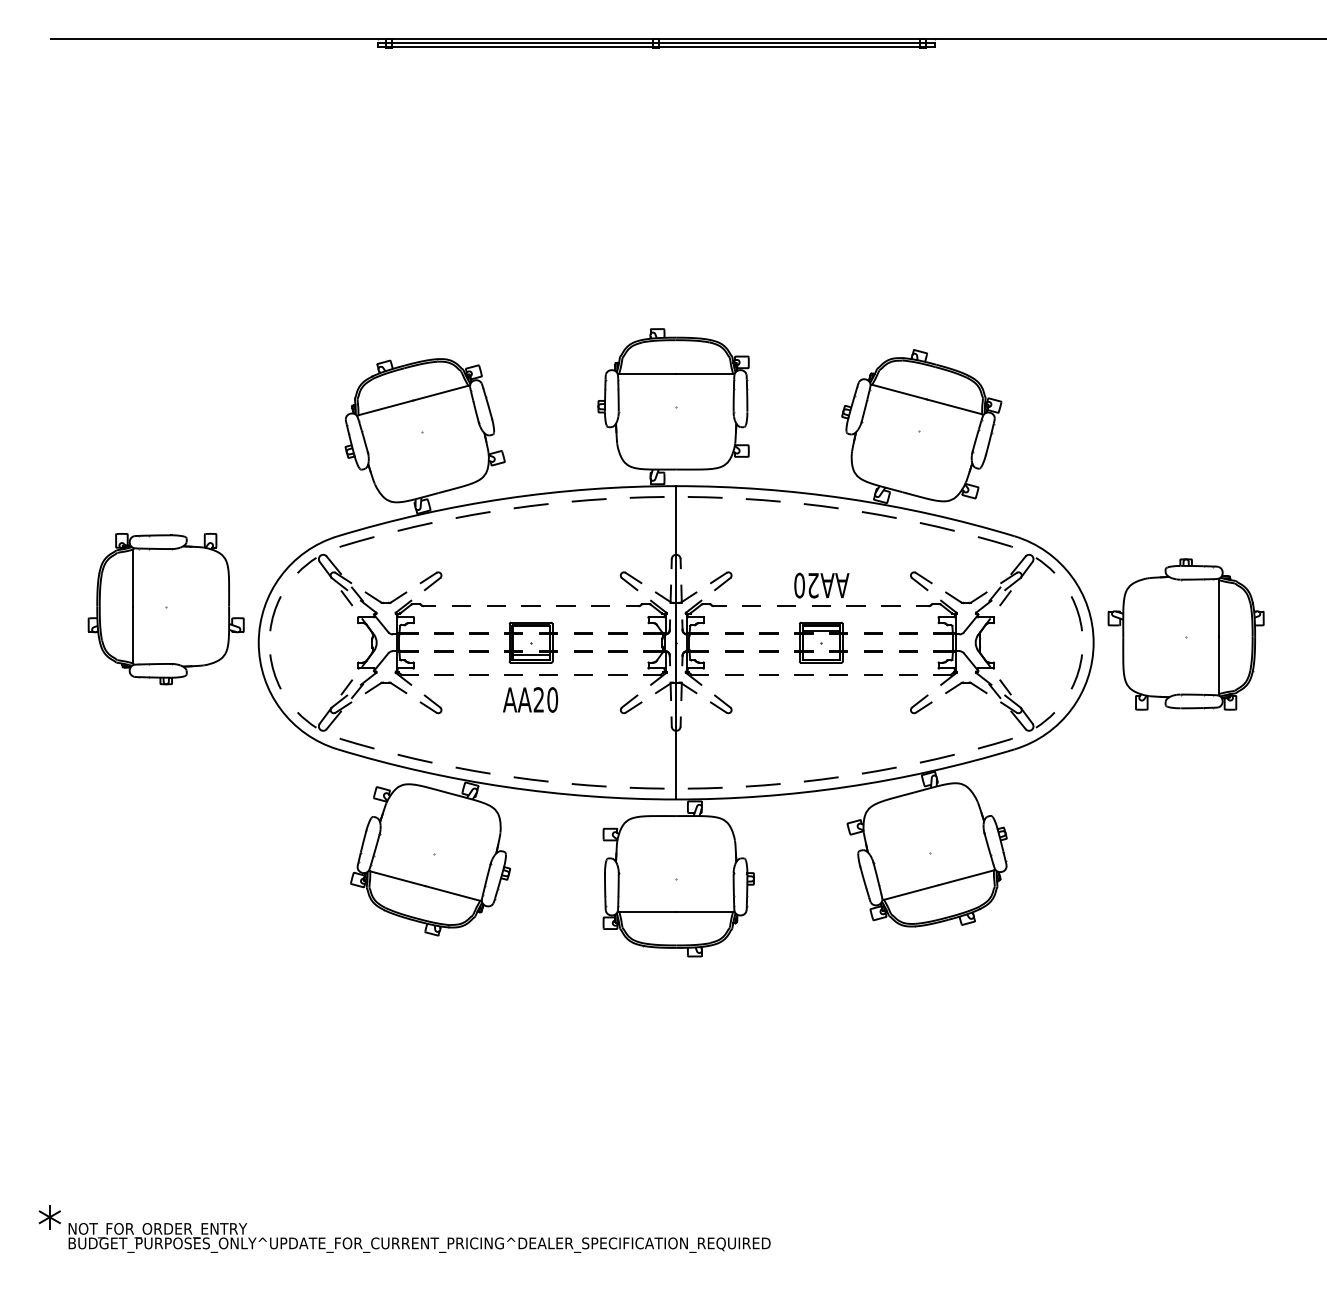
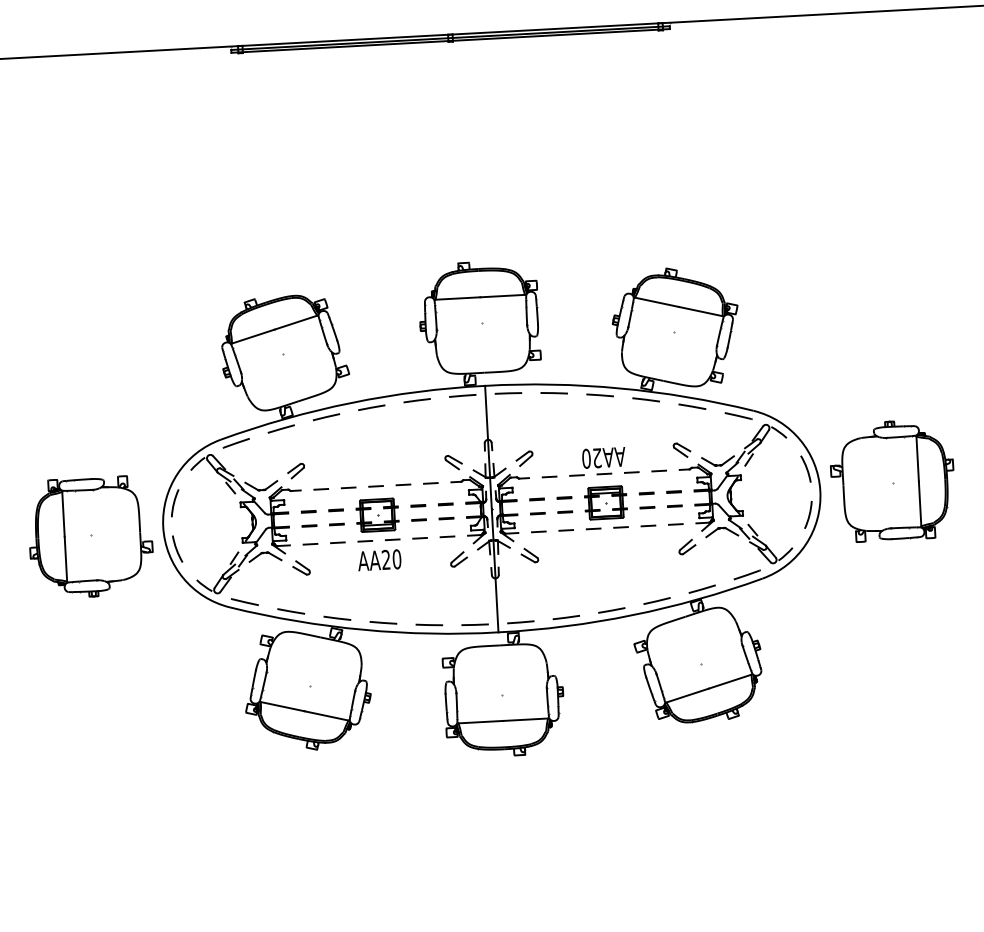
part: (165, 609) -> (90, 537), moved

